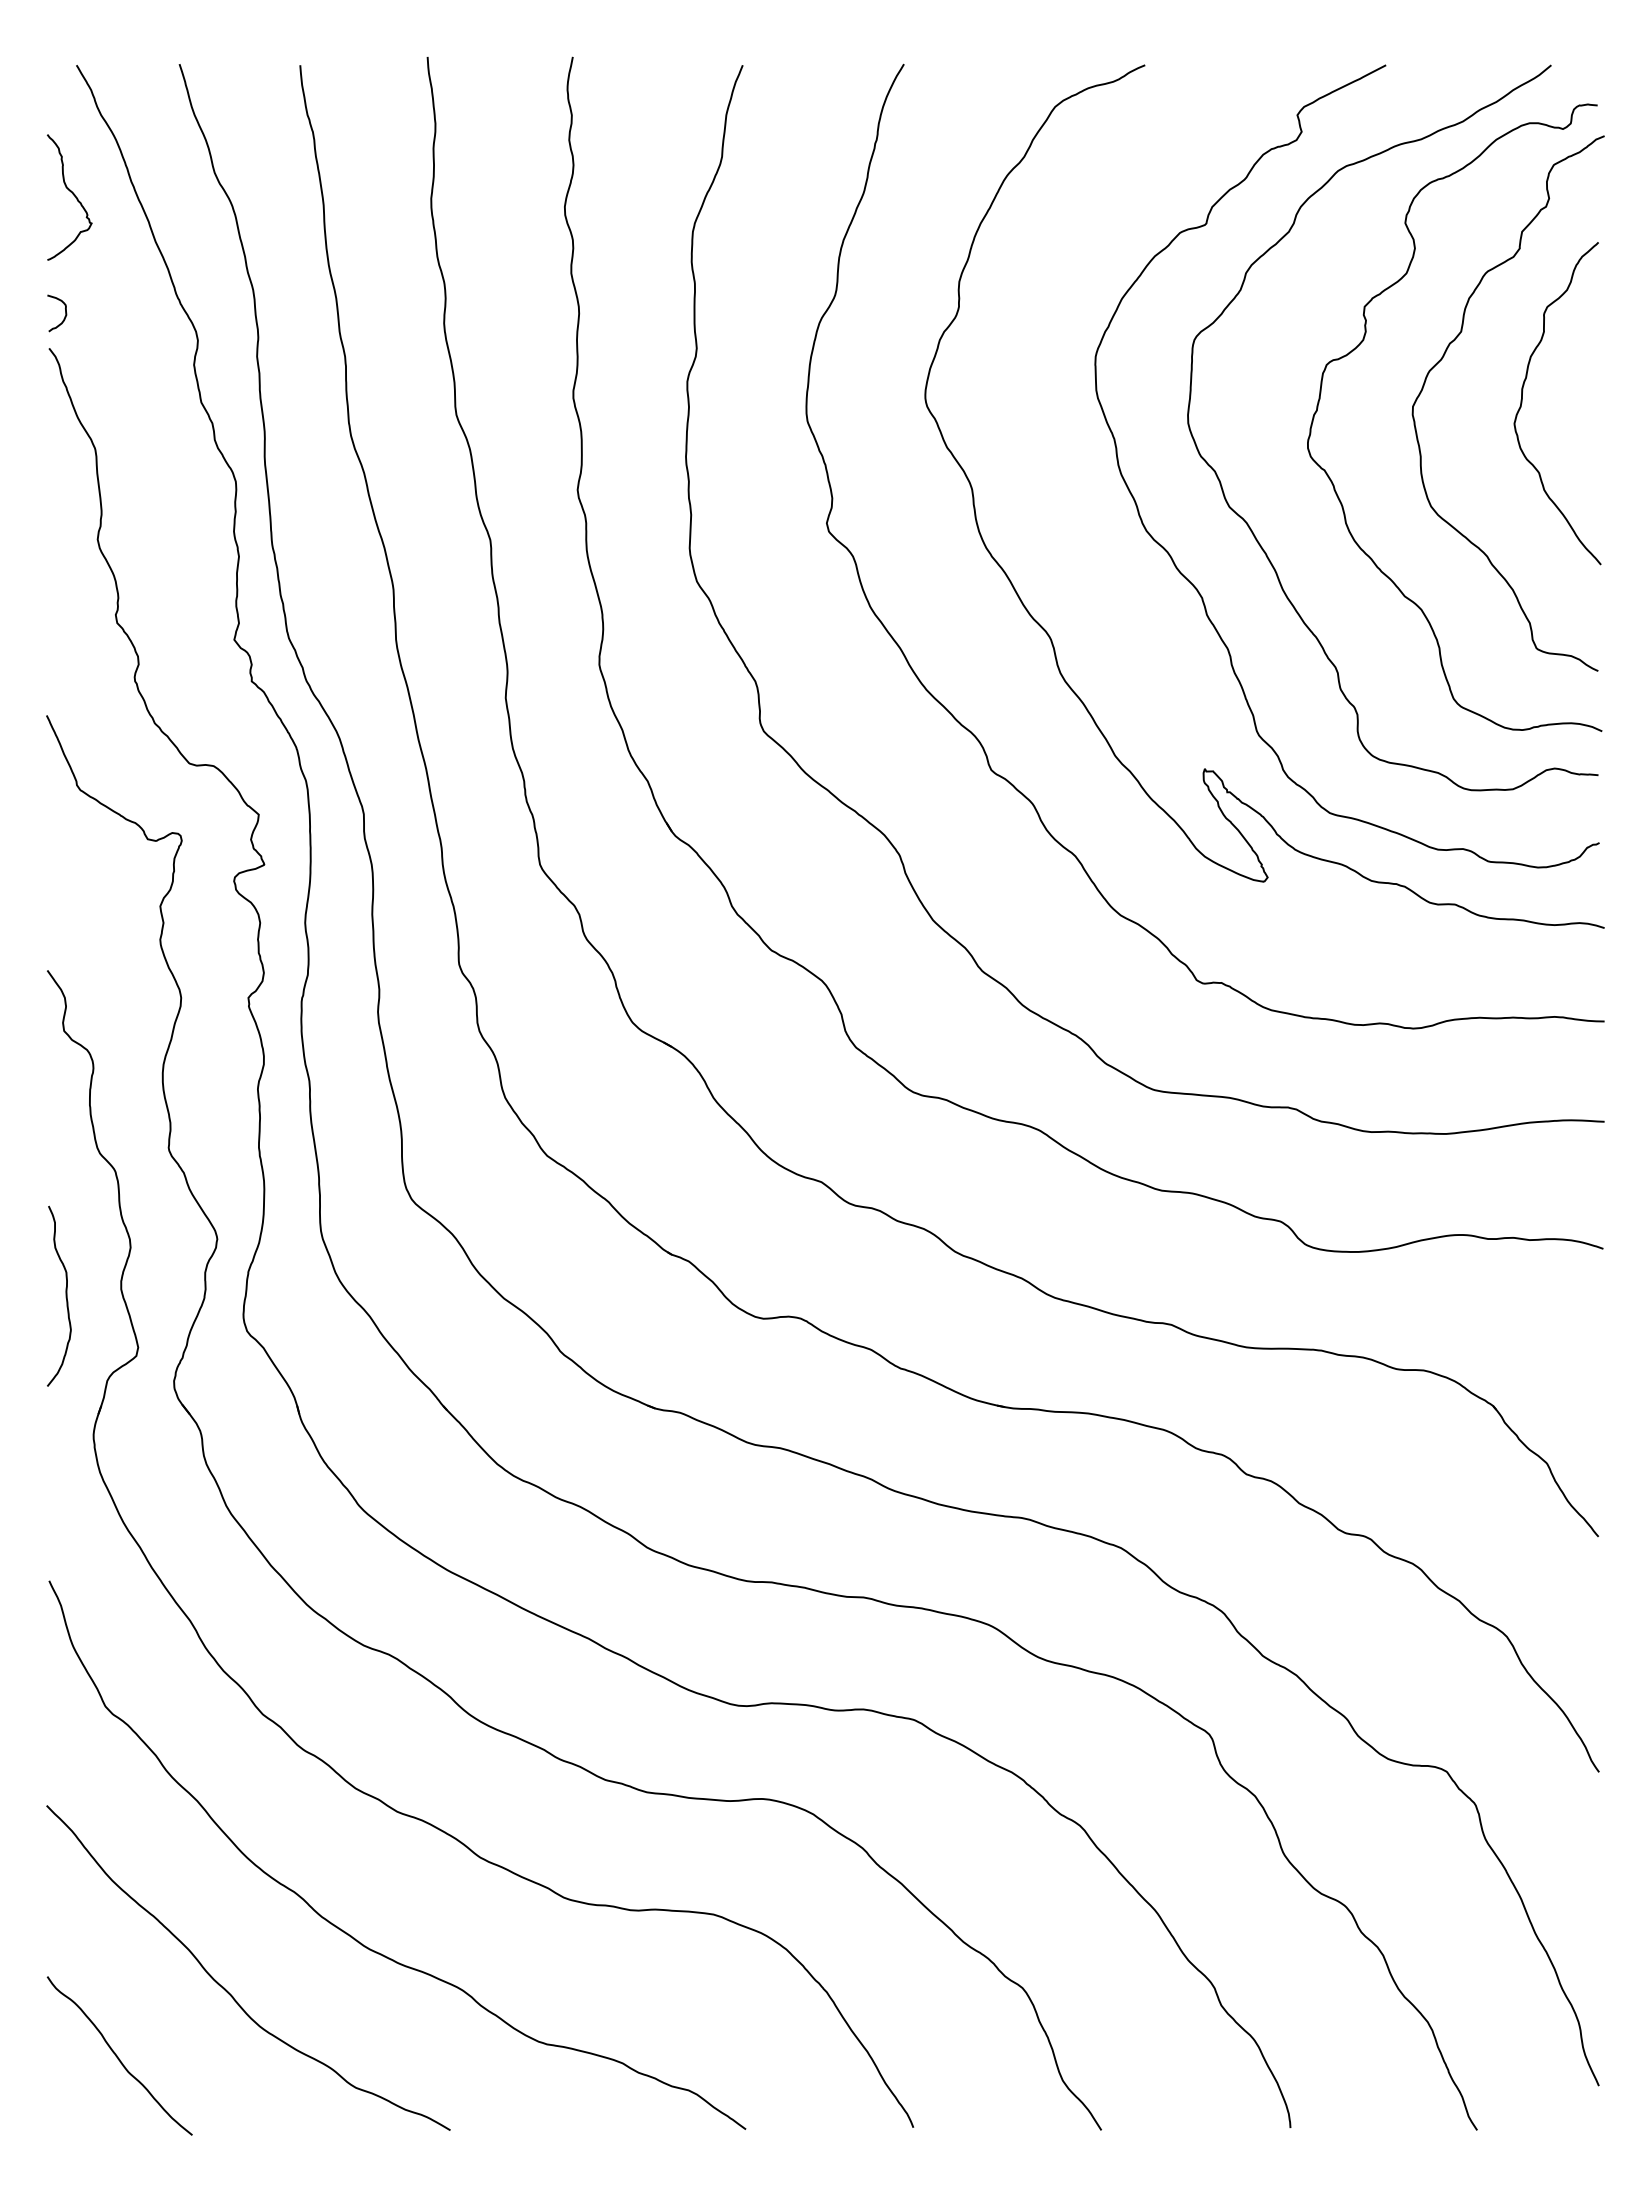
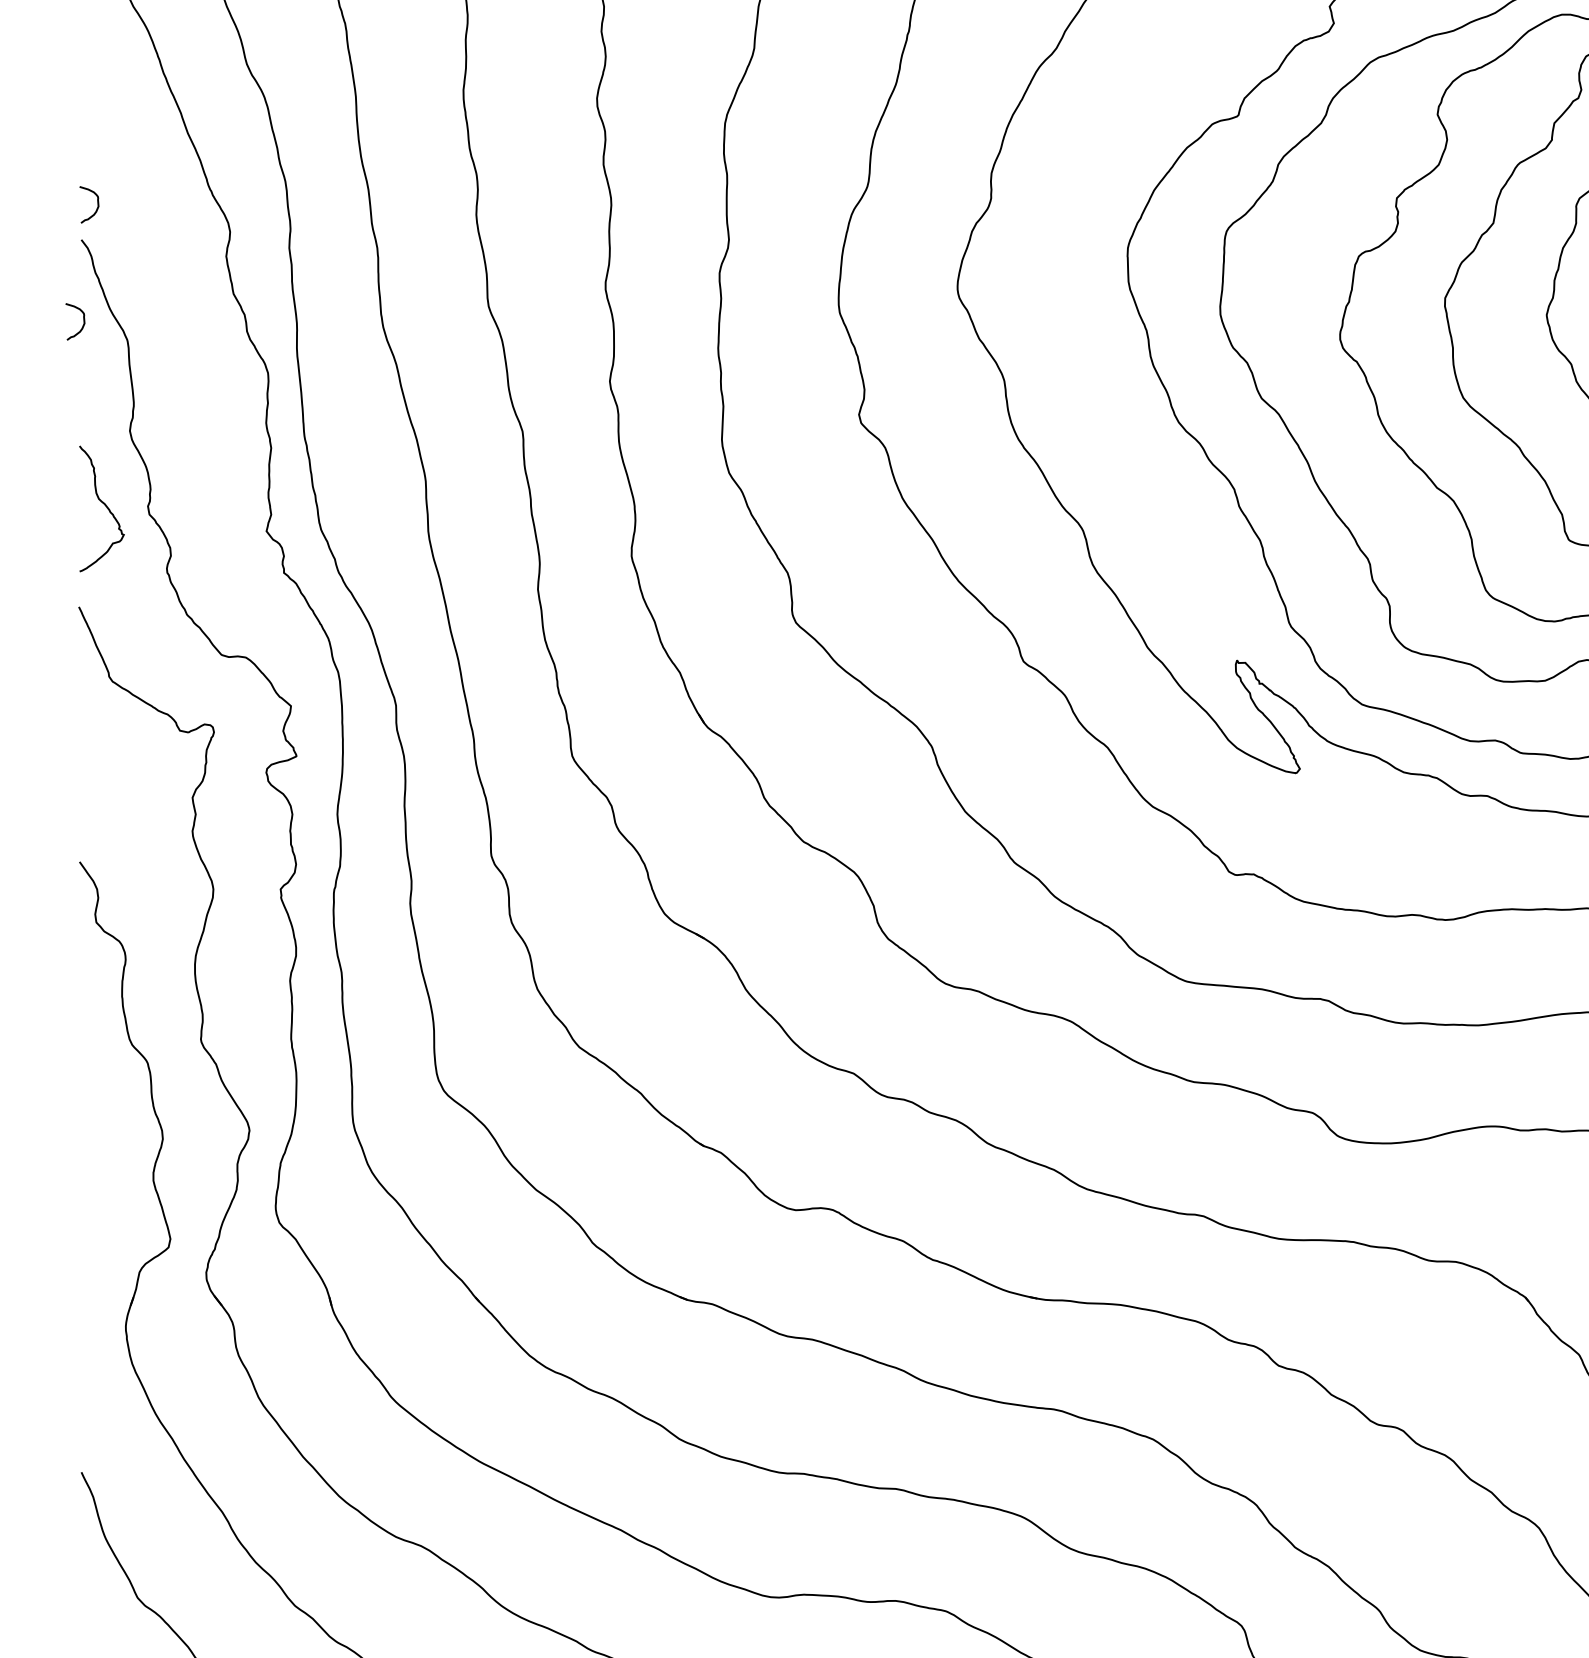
curve: (72, 194) -> (104, 505), moved
curve: (50, 433) -> (82, 324), added
curve: (65, 1295) -> (97, 1186), removed

